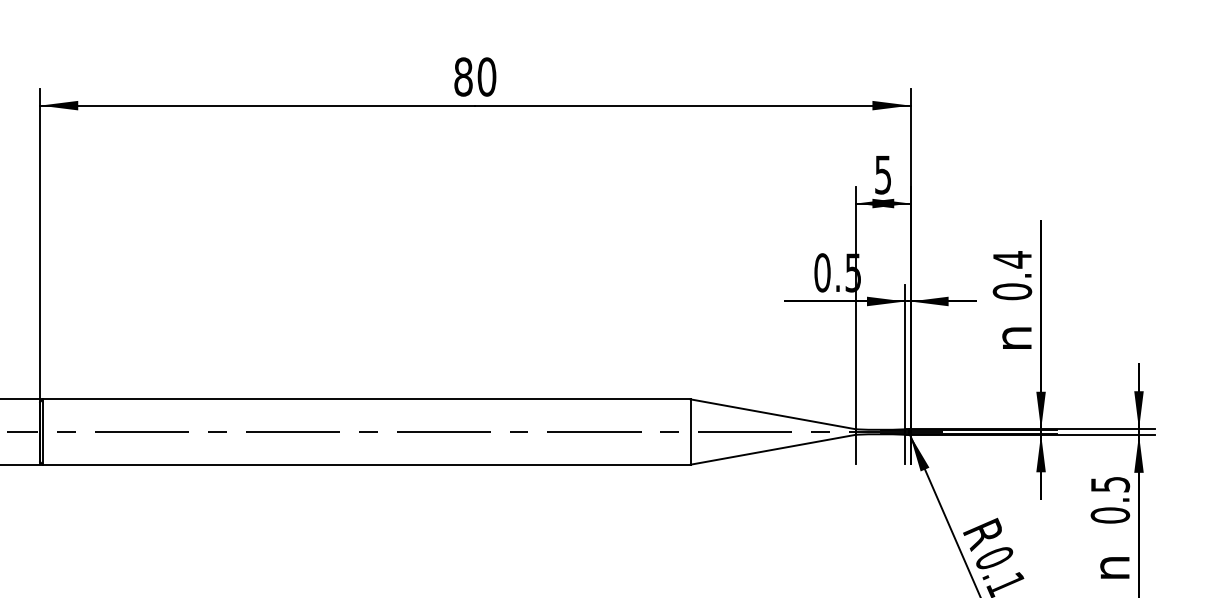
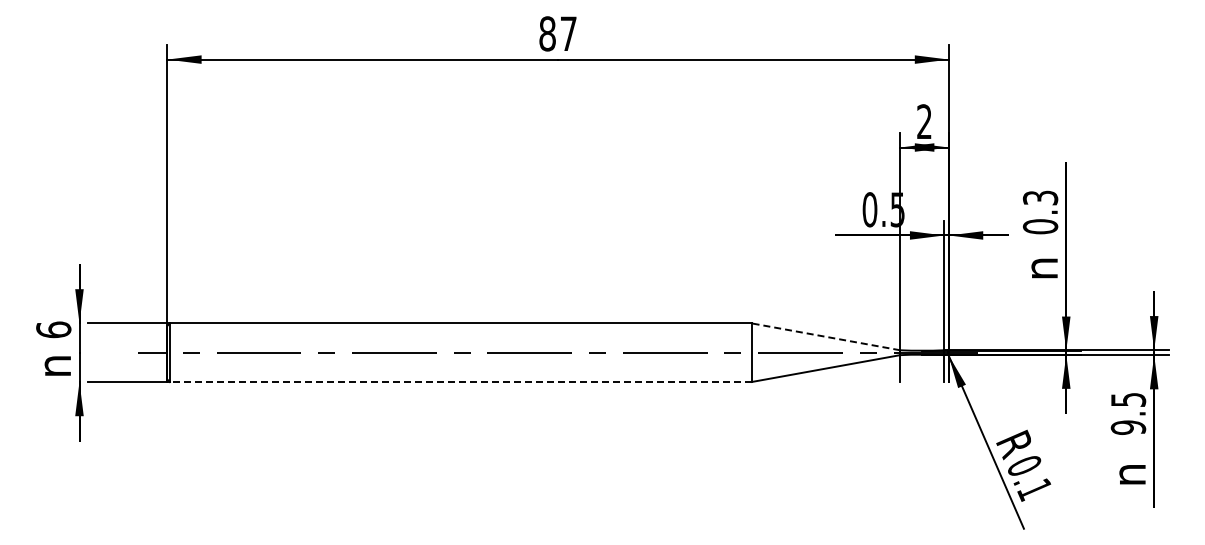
text: (486, 76) -> (568, 33), 80 -> 87
text: (883, 174) -> (924, 121), 5 -> 2
text: (1012, 260) -> (1040, 198), 0.4 -> 0.3
line: (772, 413) -> (825, 336), solid -> dashed
line: (366, 465) -> (460, 382), solid -> dashed
text: (1110, 515) -> (1128, 427), 0.5 -> 9.5

